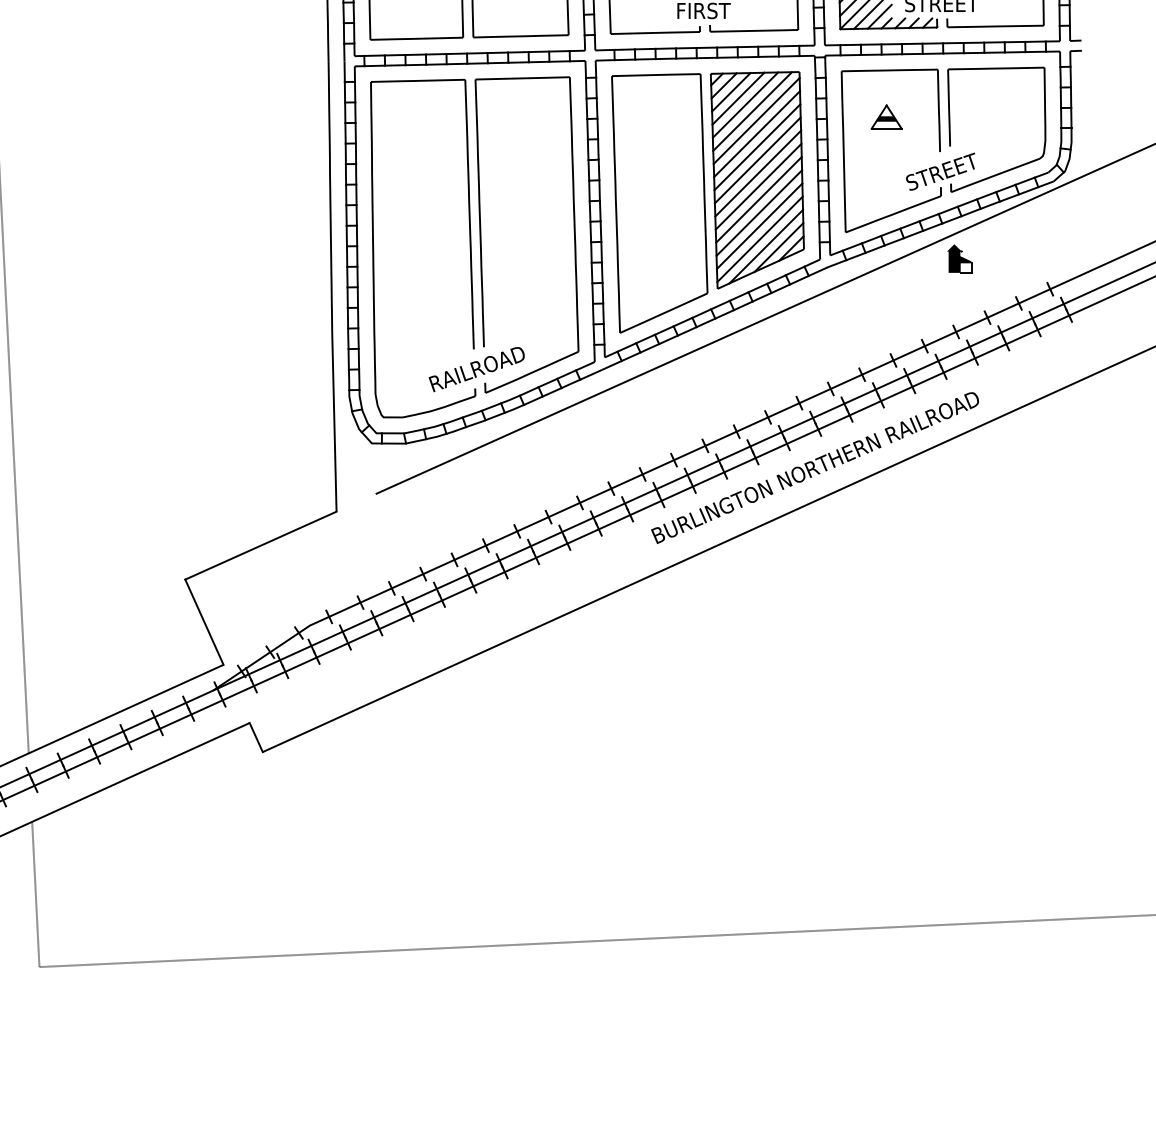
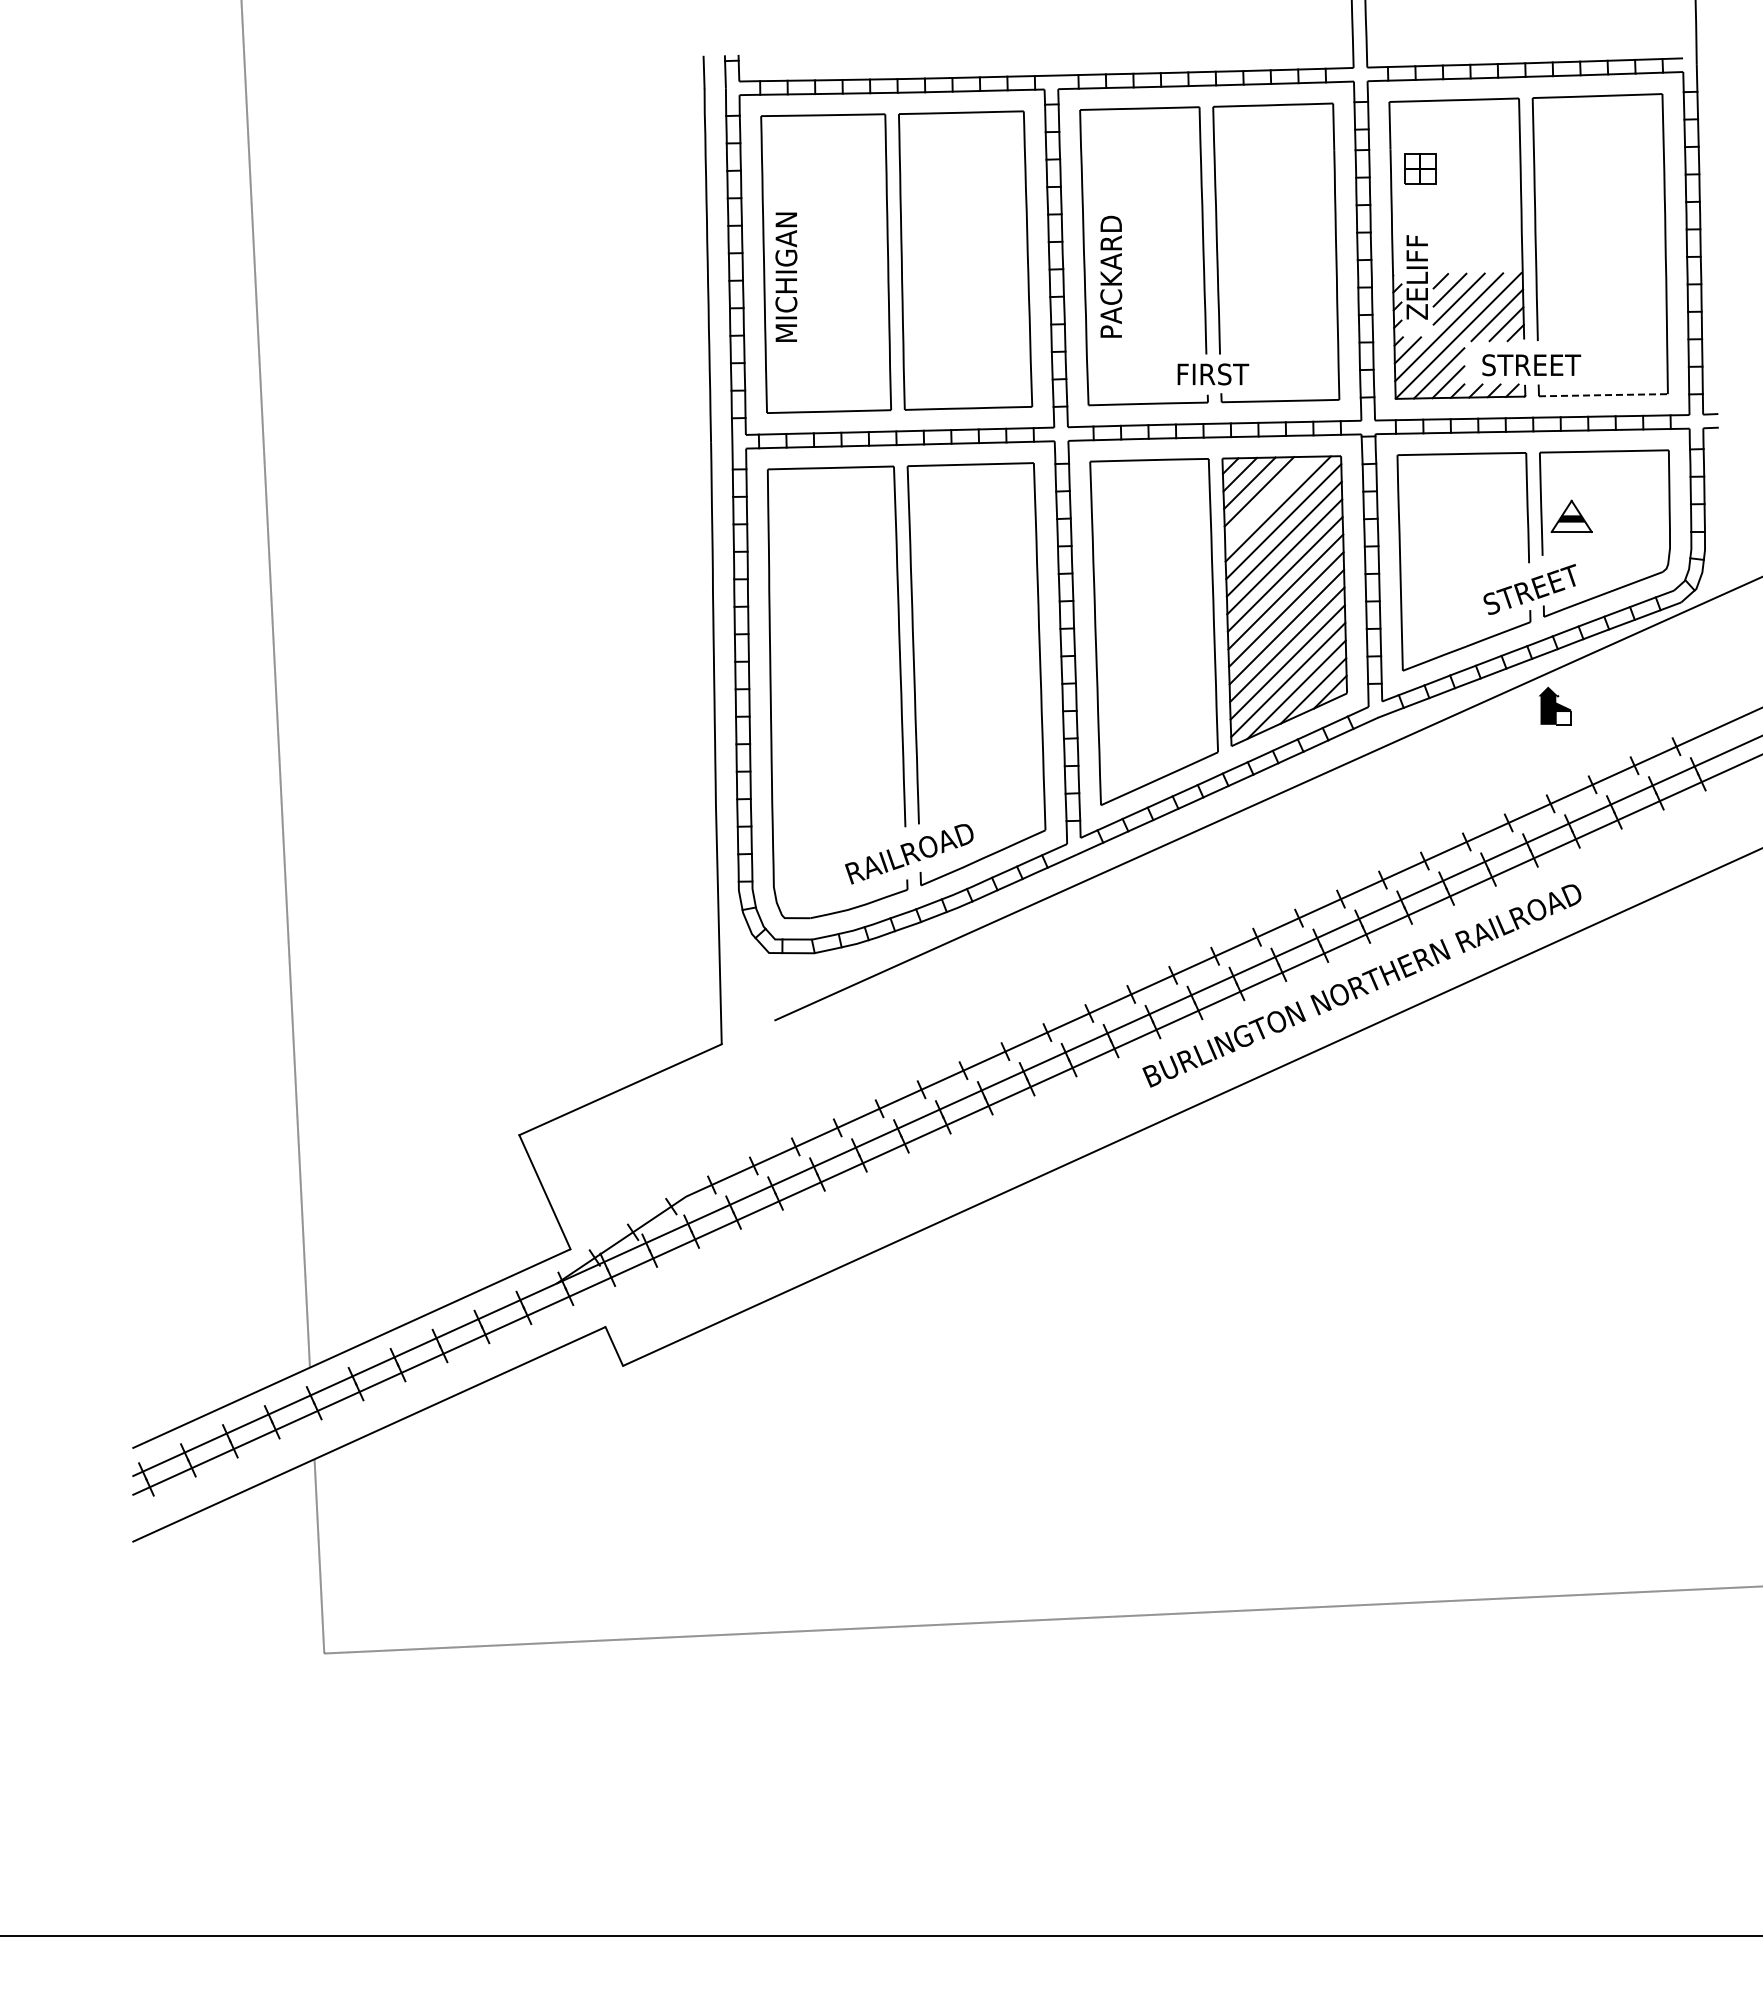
line: (994, 26) -> (1602, 395), solid -> dashed
line: (745, 105) -> (1268, 500), removed
part: (886, 116) -> (1571, 515), moved

